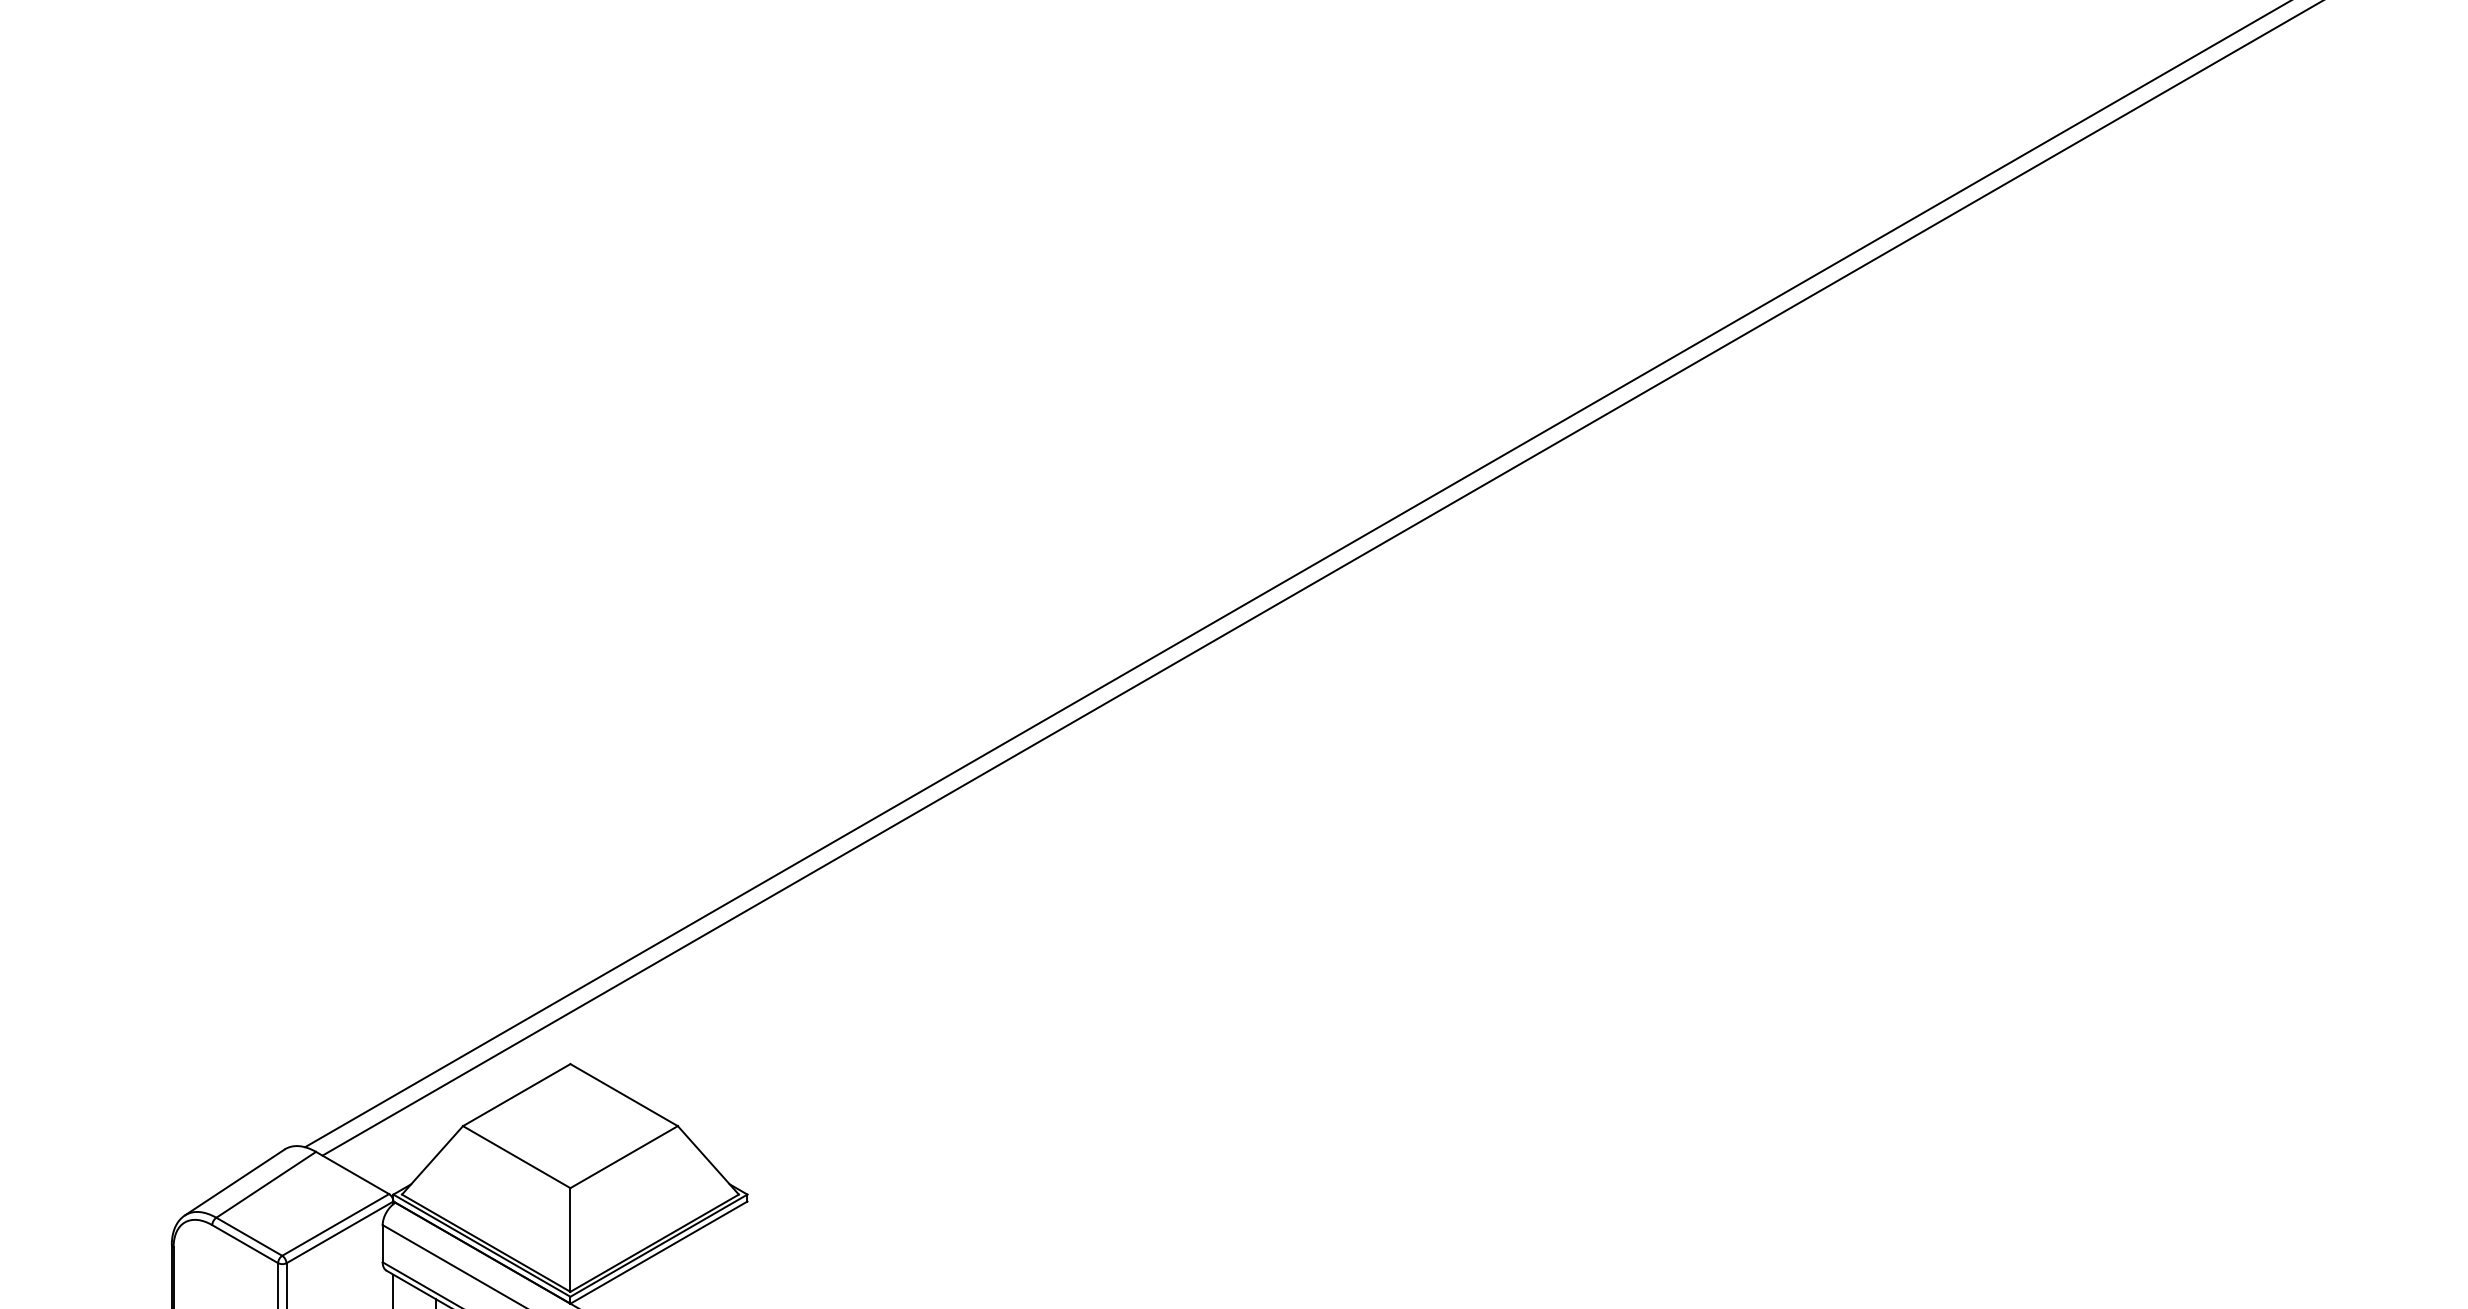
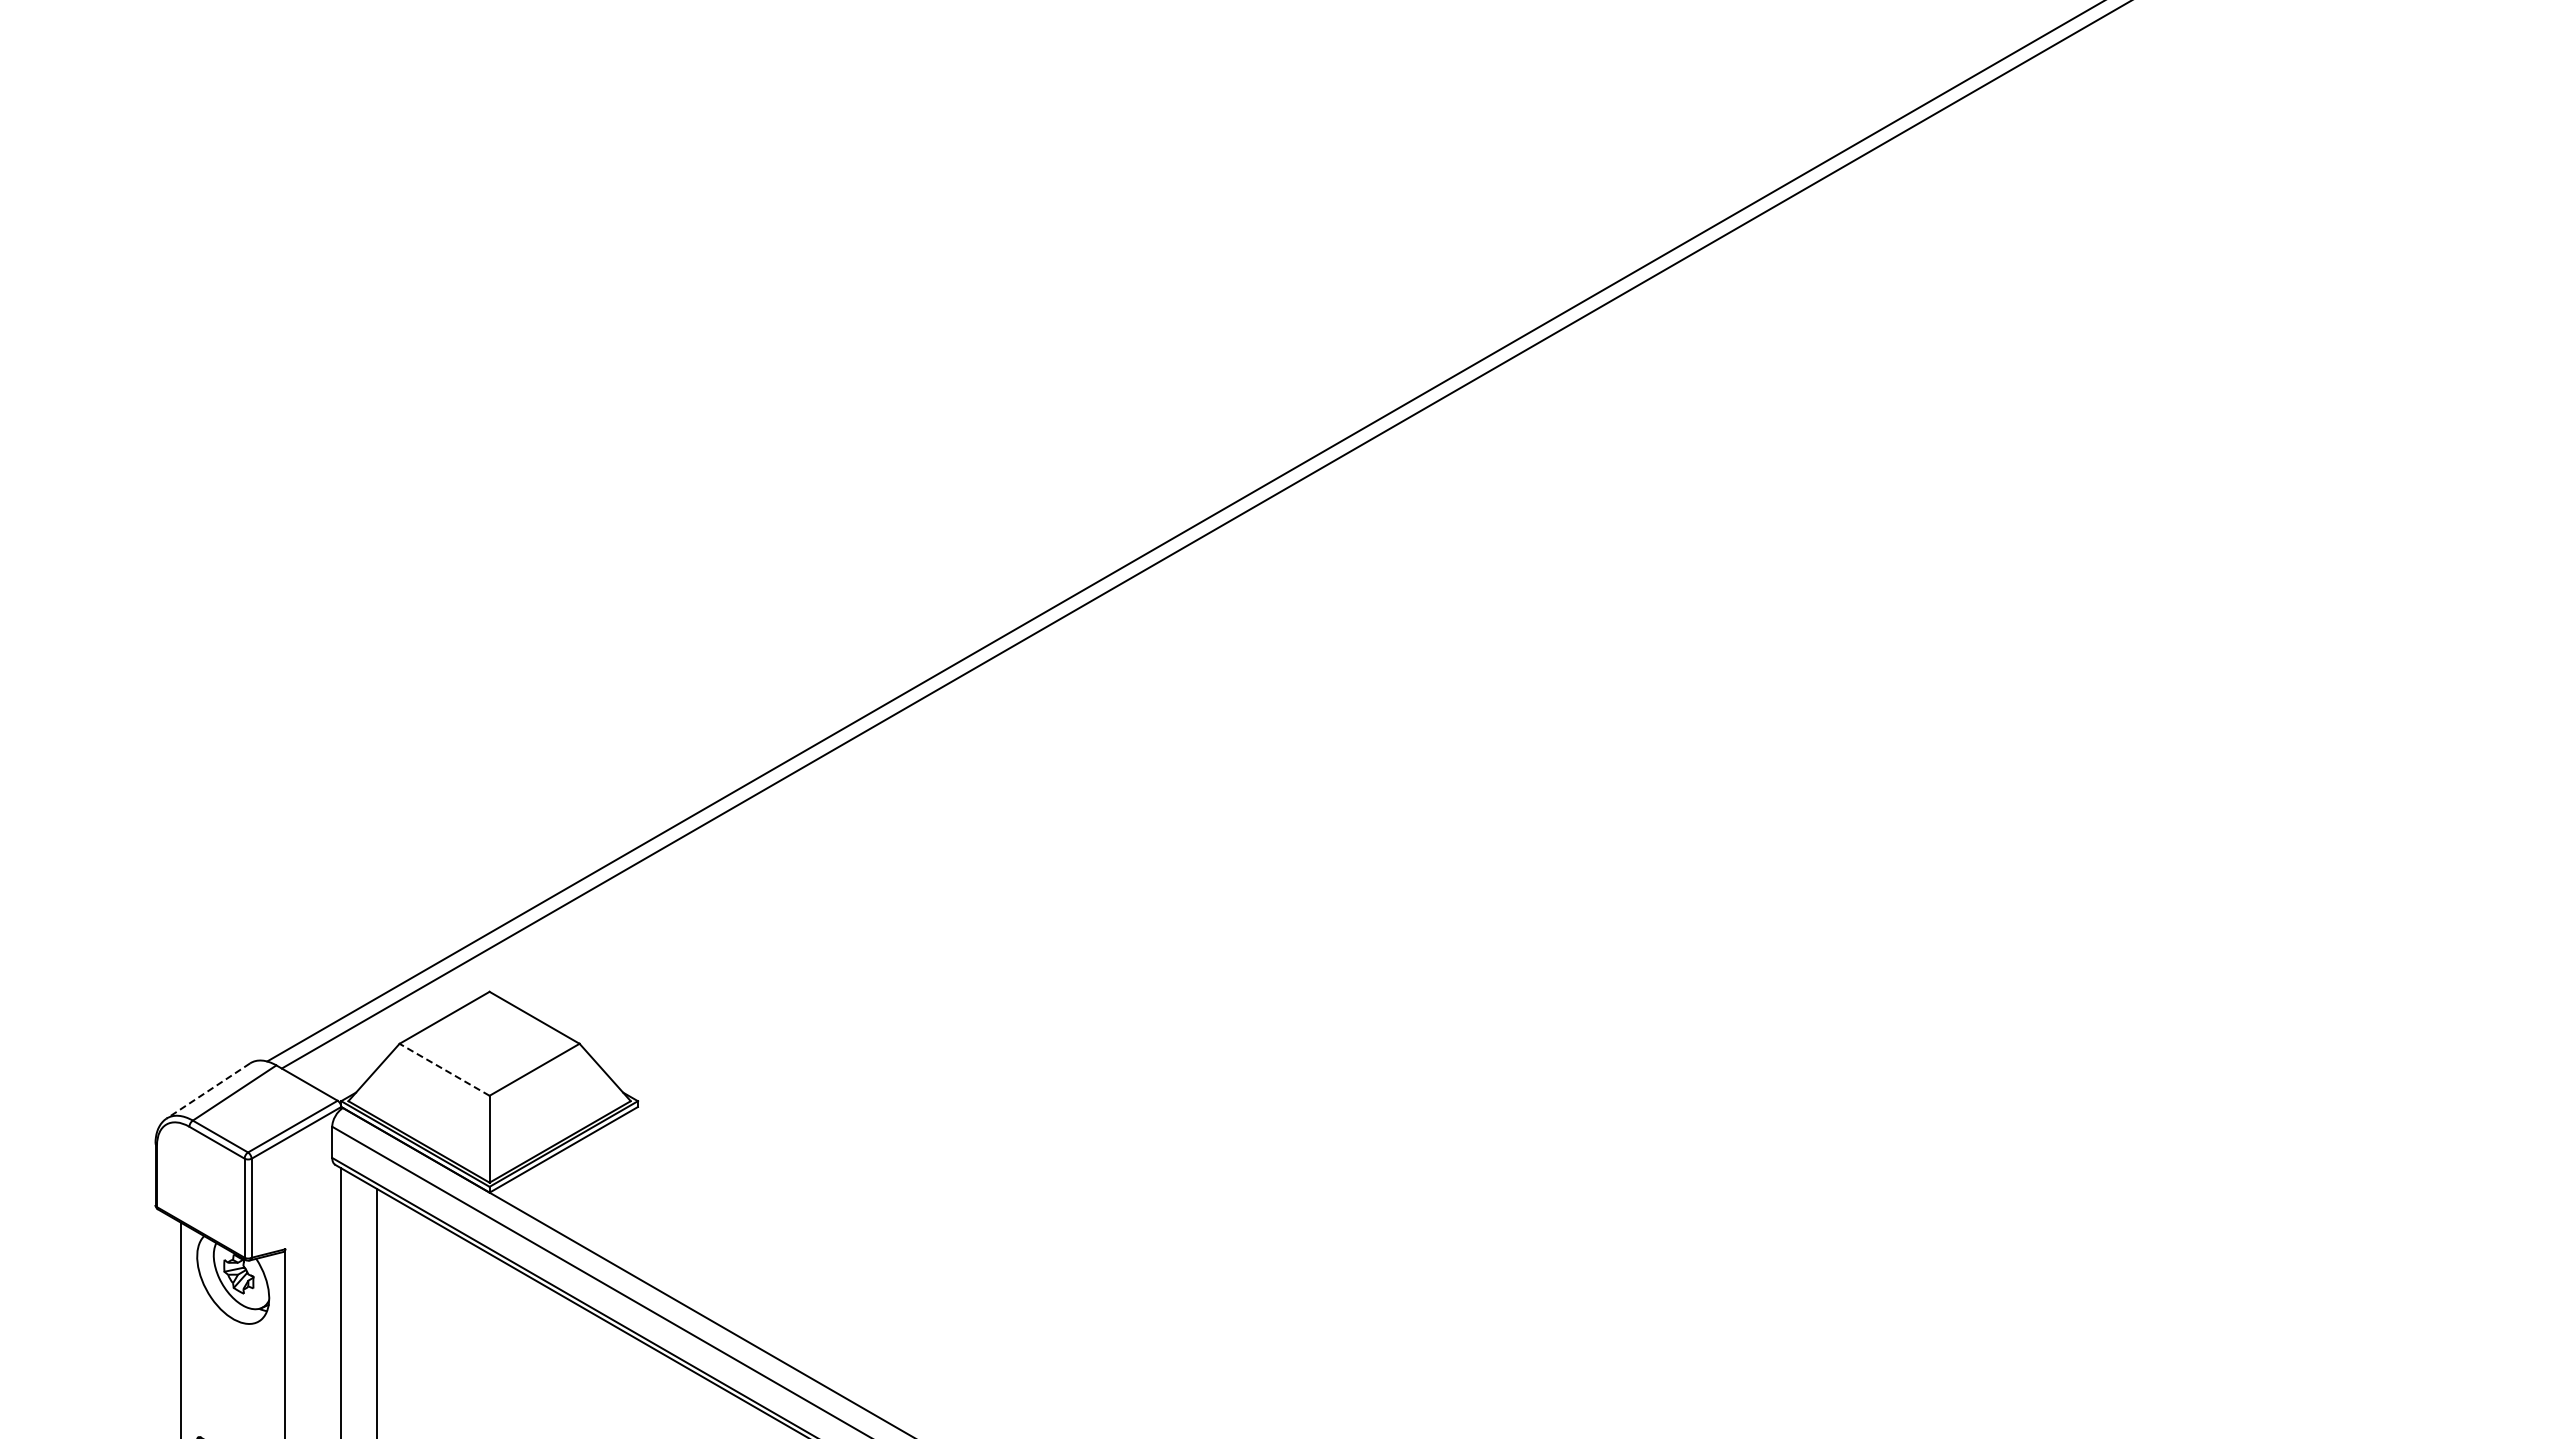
line: (516, 1156) -> (444, 1069), solid -> dashed
line: (233, 1183) -> (207, 1091), solid -> dashed

